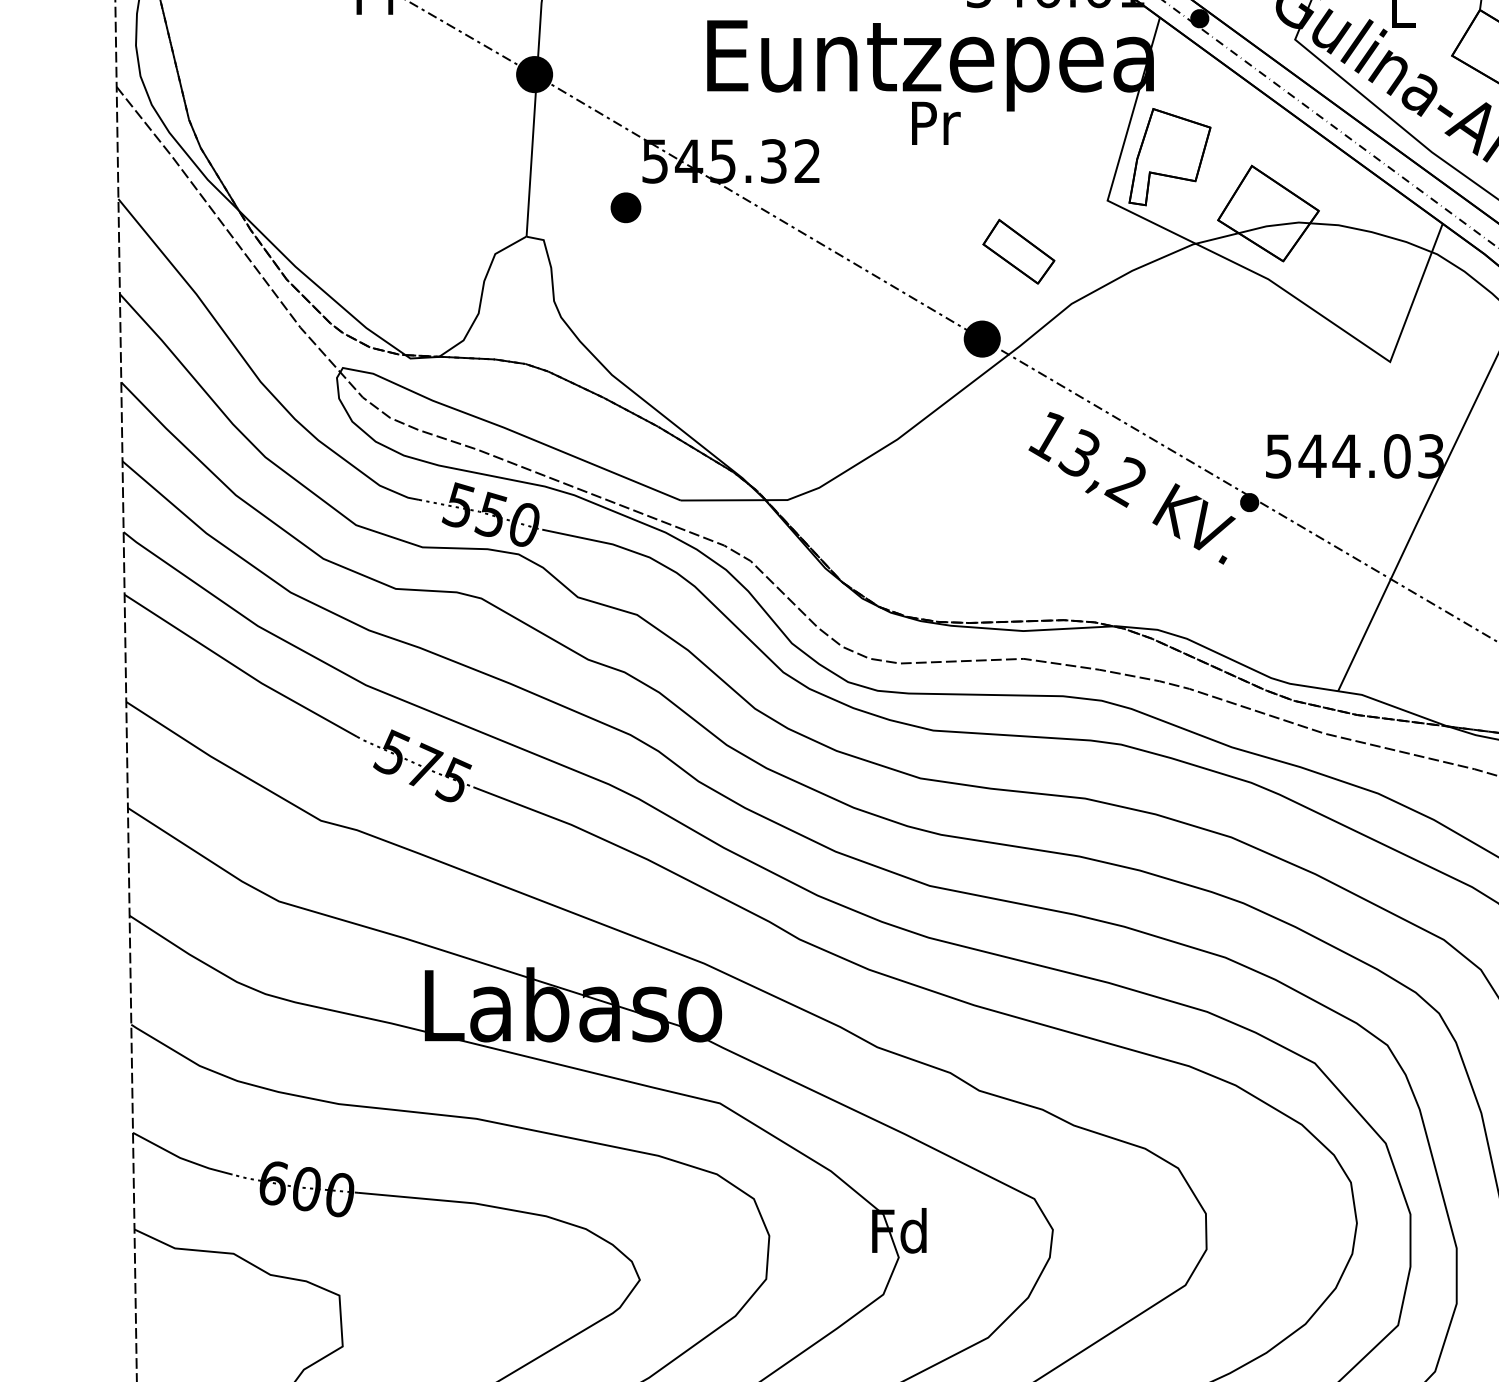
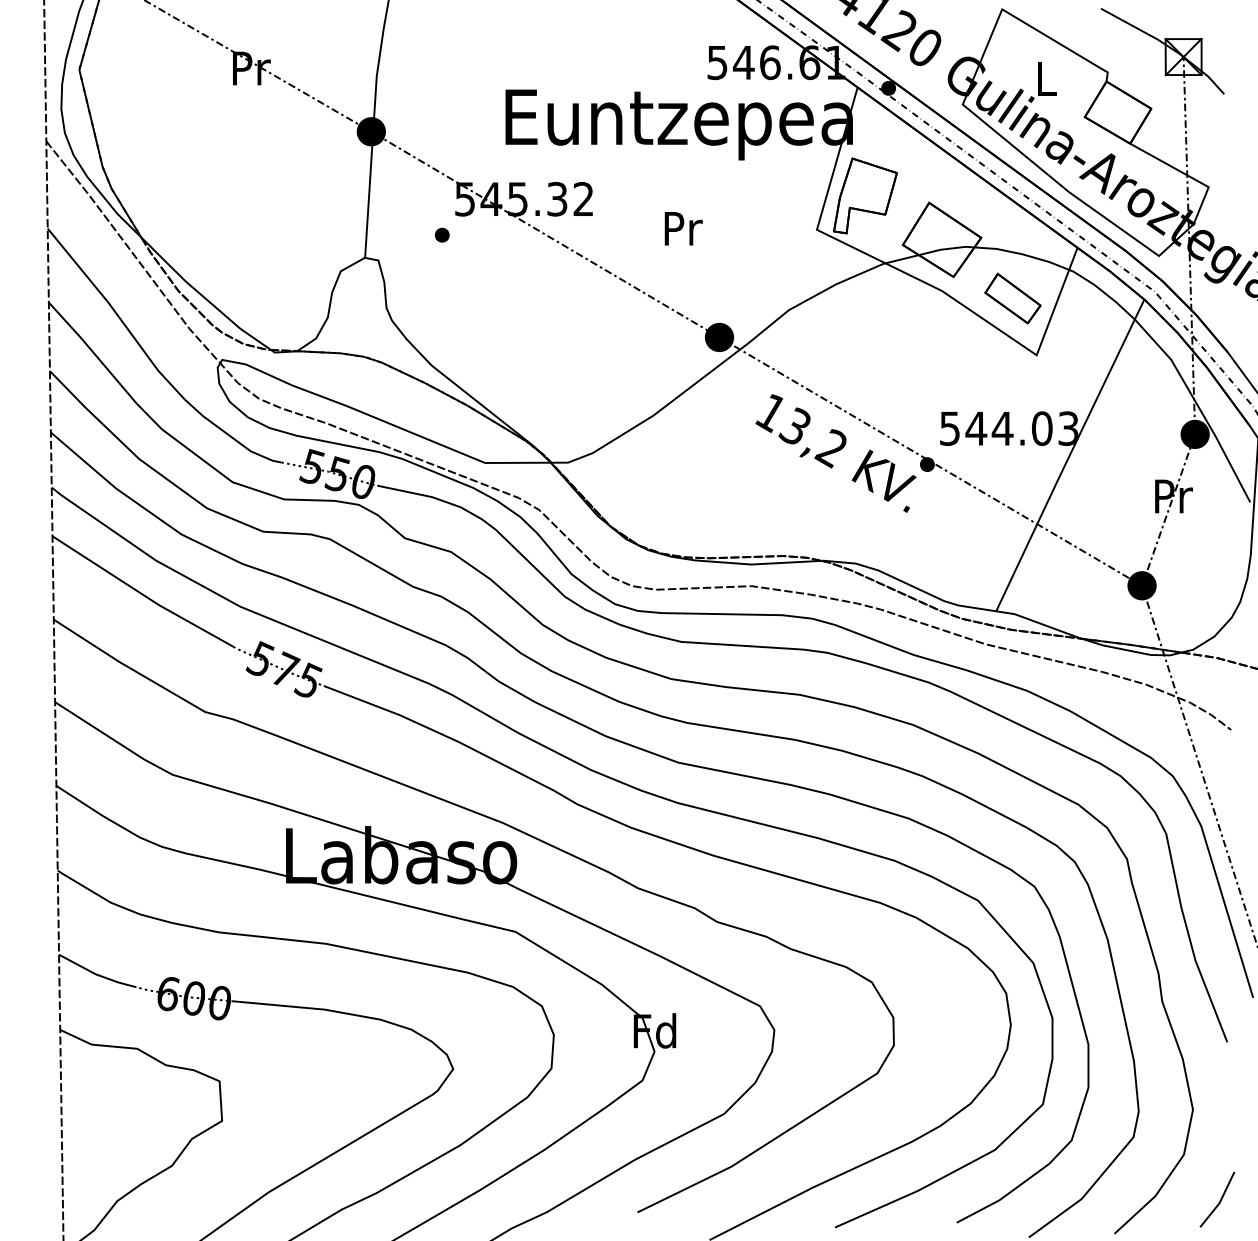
text: (935, 123) -> (683, 228), moved
part: (624, 206) -> (441, 234), size x0.62
part: (1018, 251) -> (1012, 298), moved

